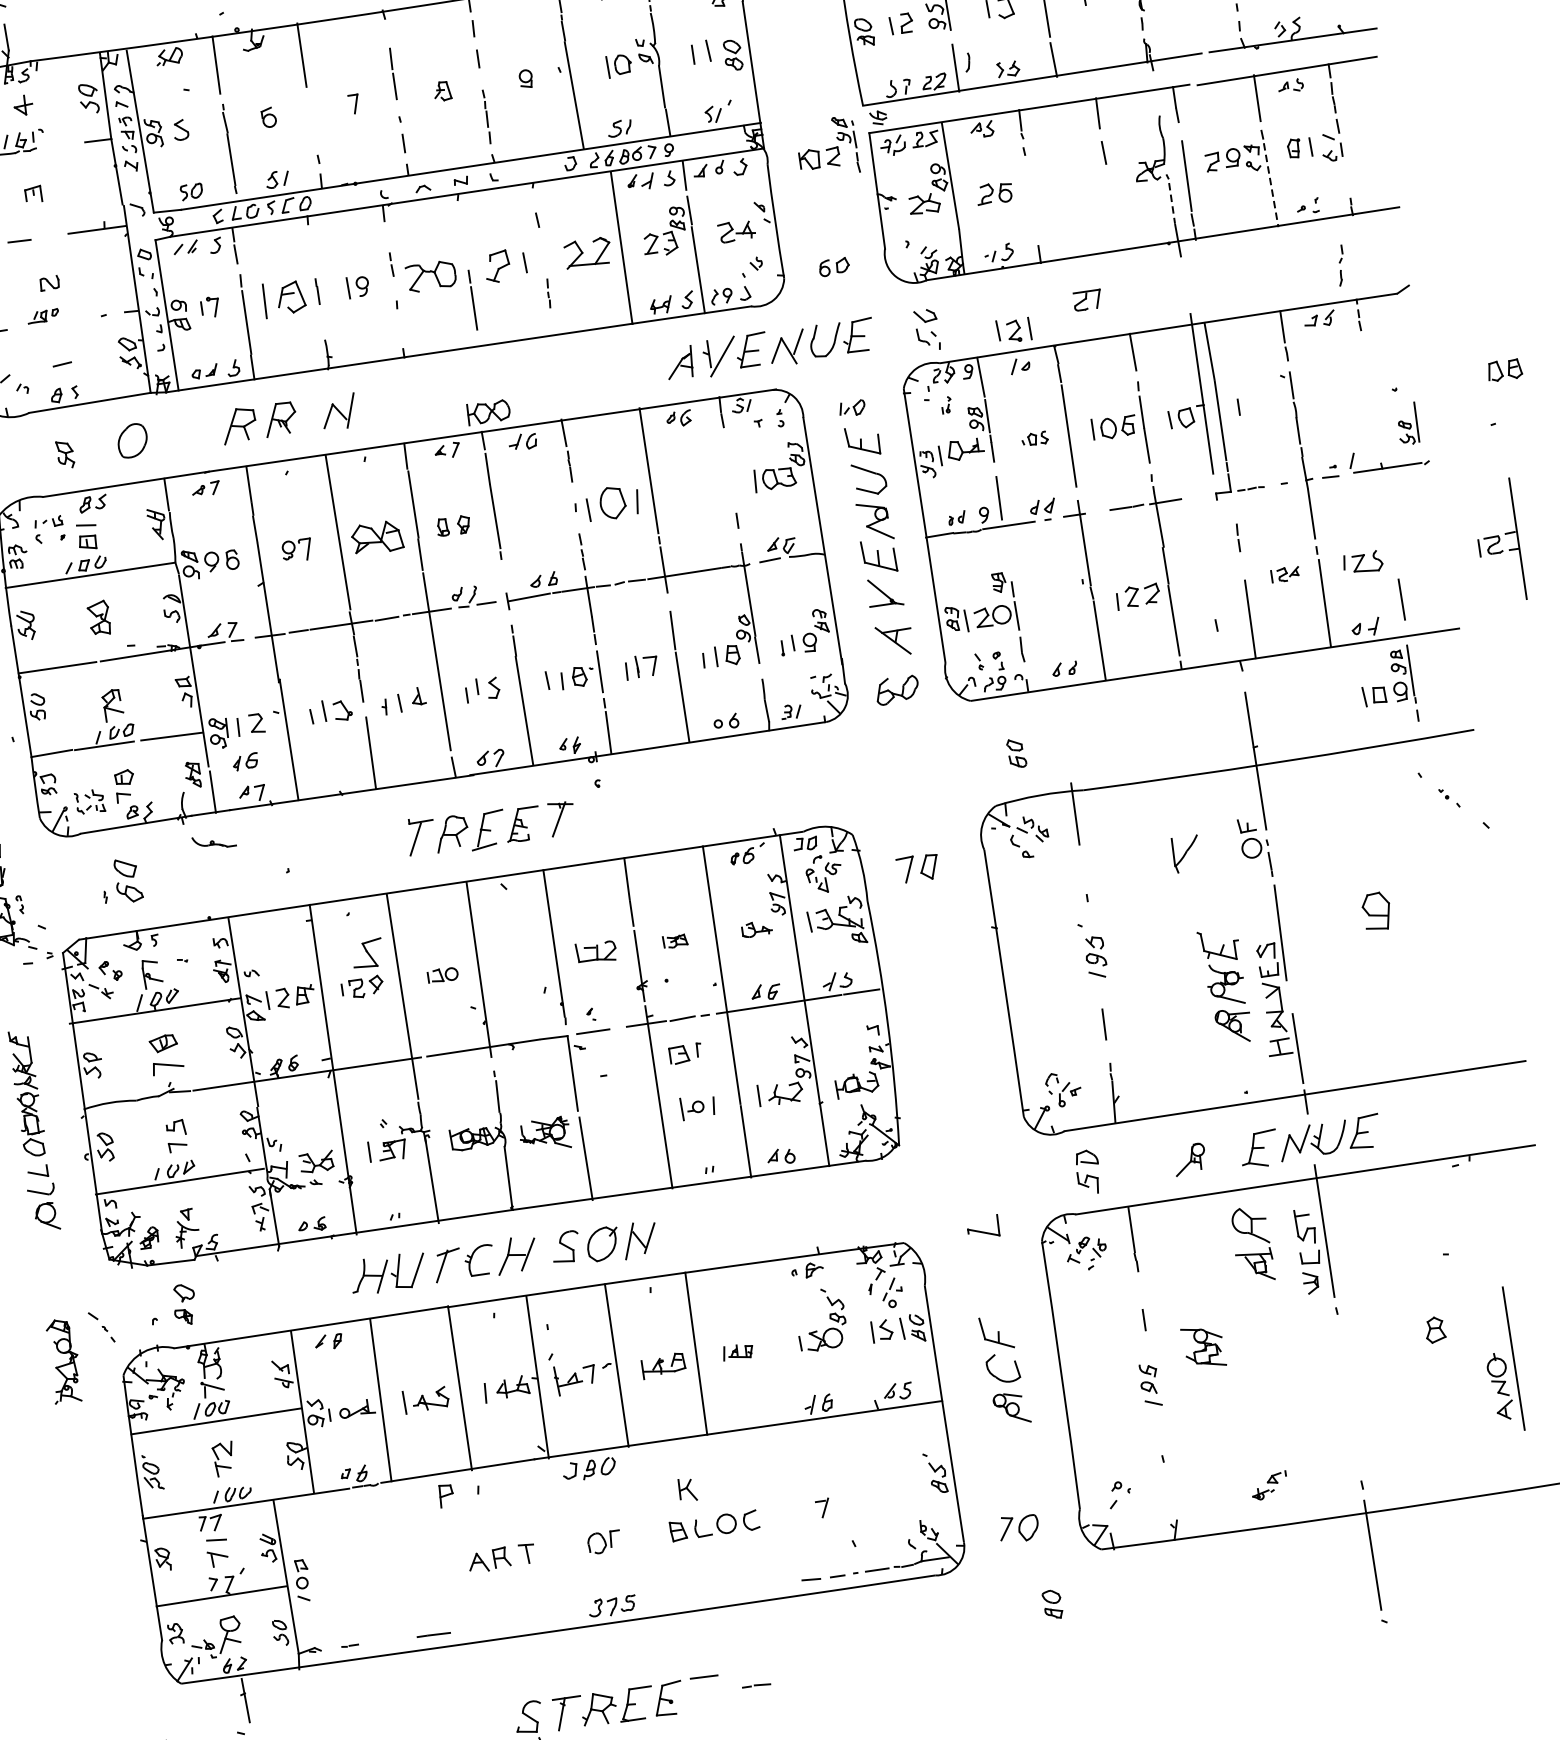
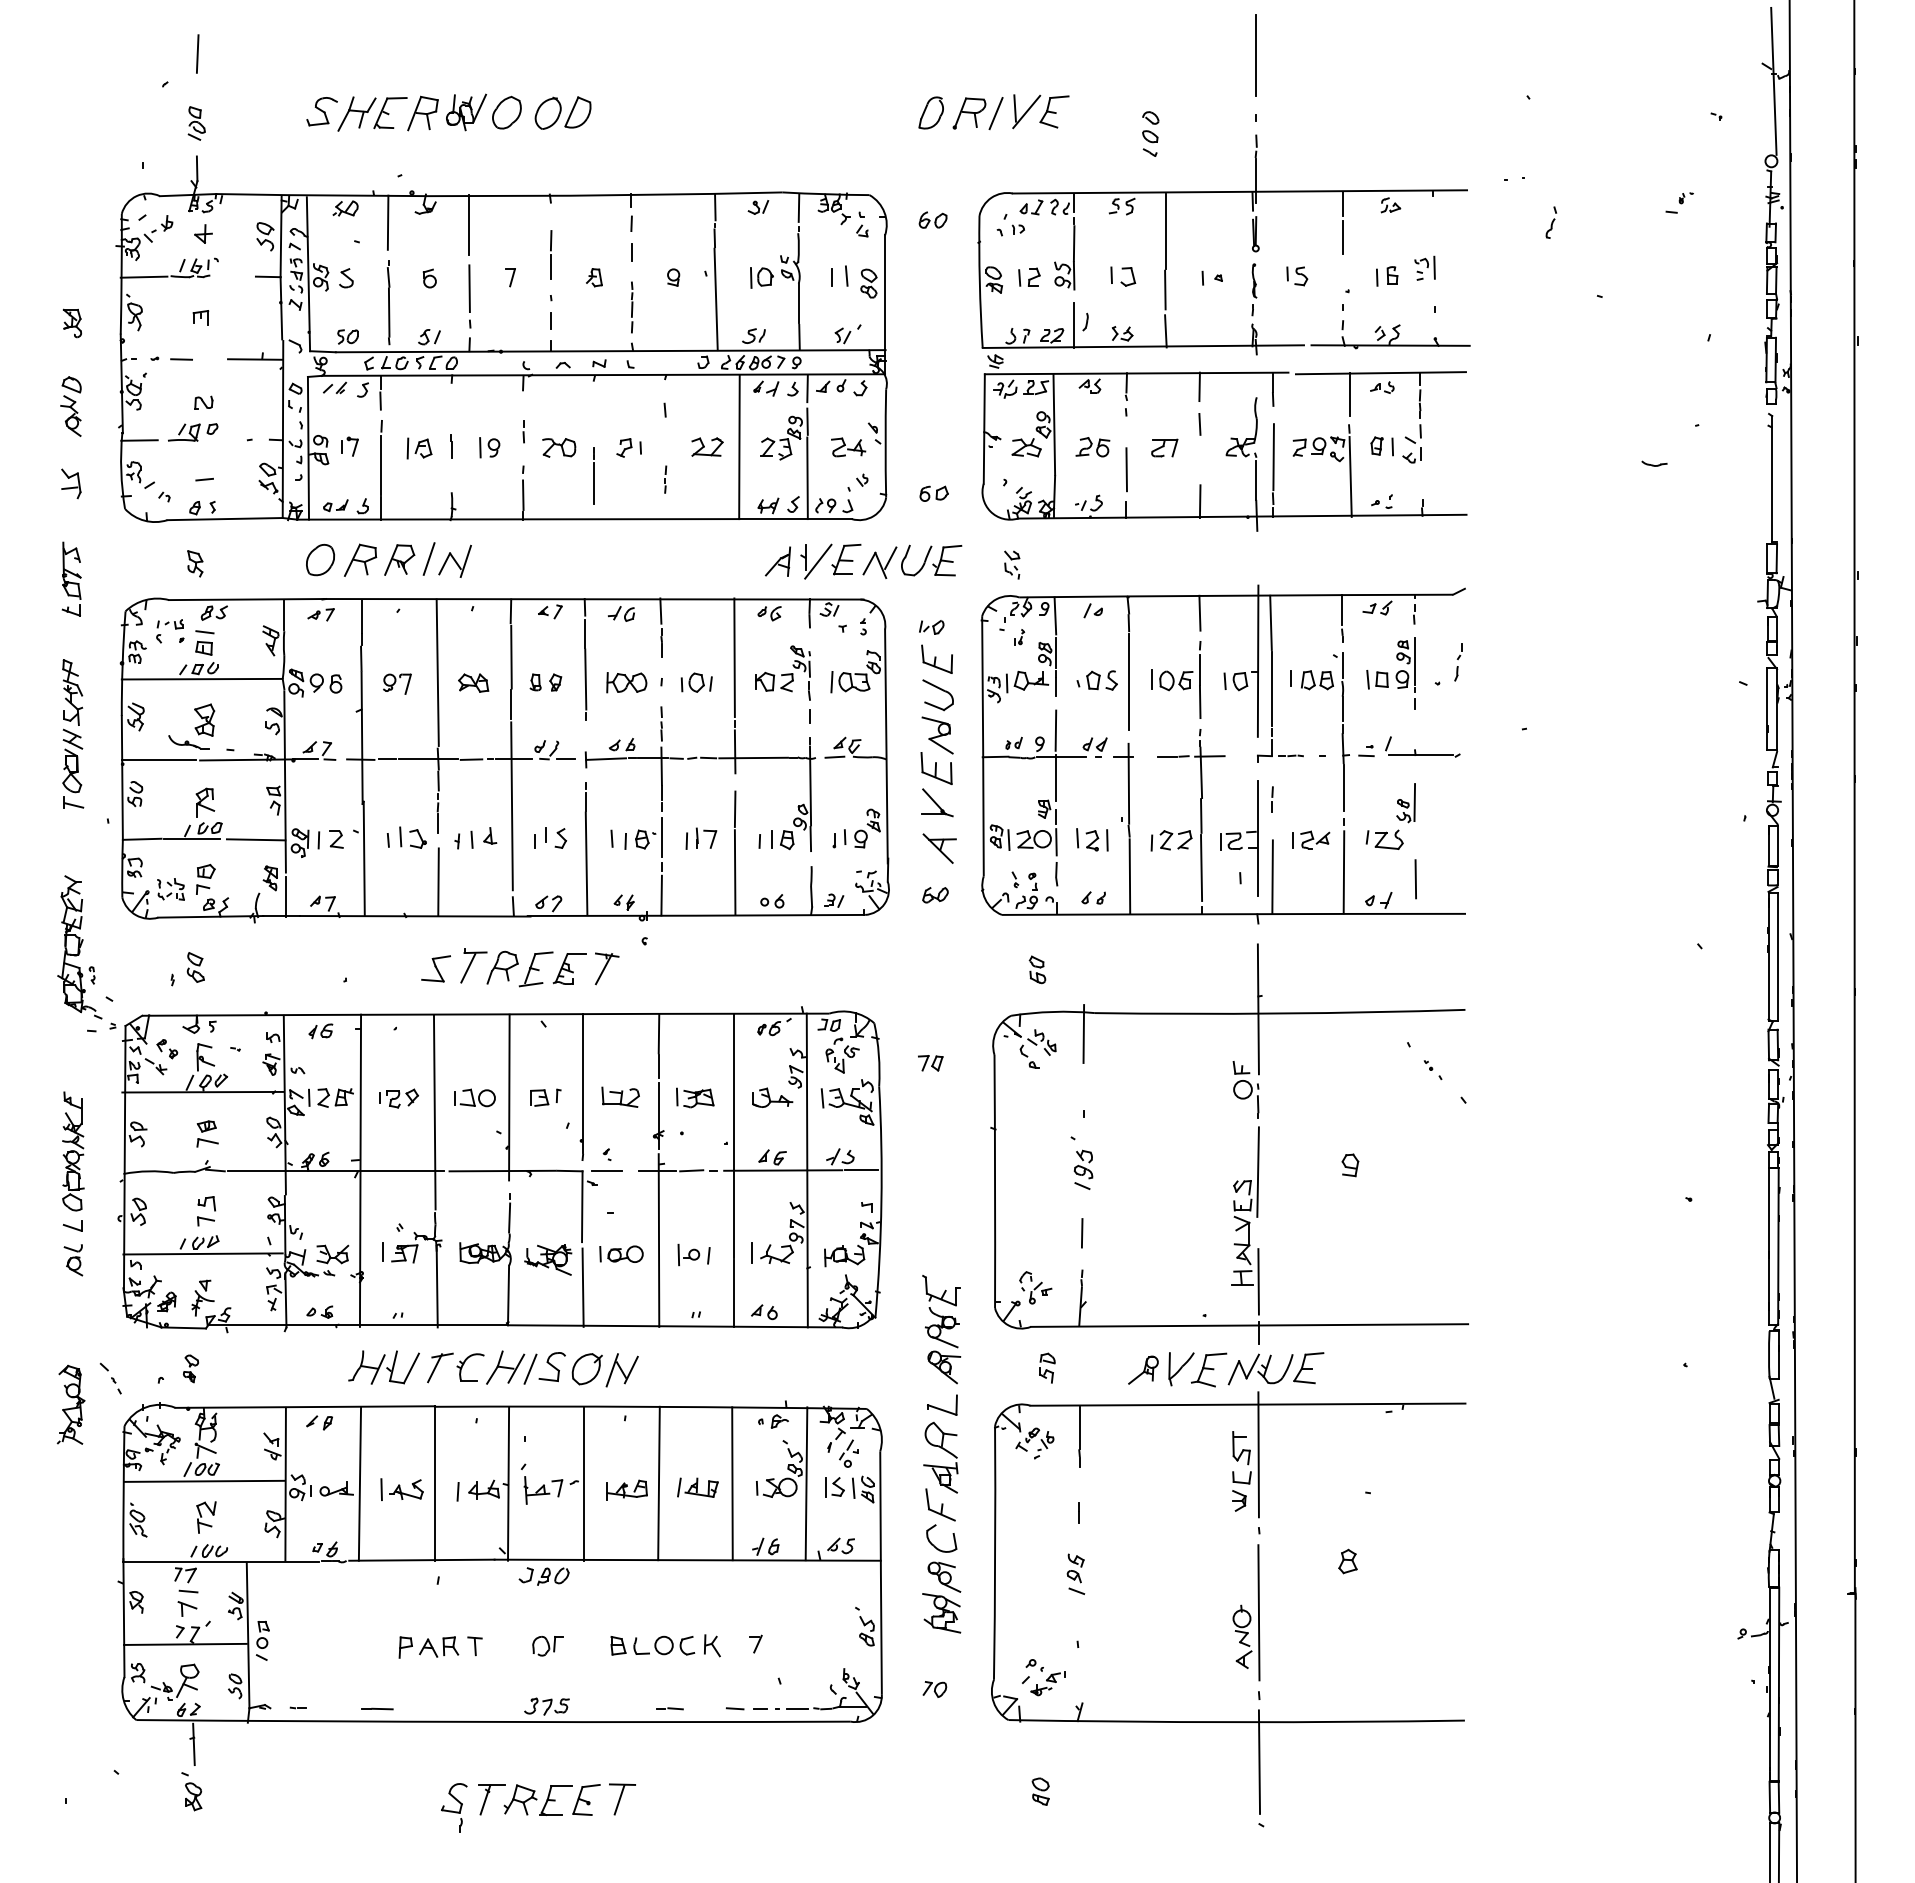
line: (312, 121) -> (469, 288), added
part: (826, 147) -> (782, 672), moved
line: (1270, 184) -> (1350, 476), dashed -> solid
line: (1172, 203) -> (1256, 480), dashed -> solid
line: (1033, 211) -> (1126, 469), added
line: (1115, 234) -> (1199, 501), added
part: (587, 252) -> (707, 446), size x0.71
part: (504, 265) -> (628, 447), size x0.62
part: (1340, 266) -> (1458, 662), moved
part: (431, 275) -> (559, 447), size x0.71
part: (284, 298) -> (419, 448), size x0.62
part: (1087, 299) -> (1164, 447), moved
part: (43, 316) -> (193, 432), size x1.67
part: (927, 329) -> (1012, 564), size x0.71
part: (1014, 329) -> (1092, 839), moved
line: (401, 331) -> (523, 494), added
part: (1504, 370) -> (1317, 680), moved
part: (488, 412) -> (626, 682), moved
line: (310, 413) -> (428, 558), added
part: (1407, 424) -> (1405, 803), moved
part: (1034, 439) -> (1096, 680), size x1.67
part: (132, 440) -> (320, 559), moved
part: (612, 502) -> (696, 682), size x0.62
part: (377, 537) -> (473, 682), size x0.62
part: (1498, 541) -> (1239, 838), moved
line: (1007, 547) -> (1056, 777), added
part: (1285, 573) -> (1311, 839), size x1.43
part: (1387, 687) -> (1390, 673), moved
part: (897, 690) -> (935, 895), size x0.62
part: (245, 762) -> (320, 1031), moved
part: (213, 842) -> (188, 742), moved
part: (1186, 854) -> (1181, 1369), moved
part: (918, 868) -> (930, 1063), size x0.62
part: (127, 880) -> (195, 967), size x0.71
part: (1376, 911) -> (1350, 1165), size x0.62
part: (756, 928) -> (772, 1097), size x1.43
part: (675, 940) -> (695, 1097), size x1.67
part: (366, 953) -> (435, 968), moved
part: (442, 974) -> (474, 1097), size x1.43
part: (1225, 986) -> (941, 1329), moved
part: (166, 1053) -> (207, 1133), size x0.71
part: (685, 1053) -> (545, 1097), moved
part: (621, 1116) -> (621, 1253), added
part: (1088, 1171) -> (1047, 1367), size x0.71
part: (44, 1208) -> (73, 1260), size x0.71
part: (1256, 1237) -> (945, 1451), moved
line: (542, 1252) -> (530, 1368), added
part: (185, 1304) -> (191, 1368), size x0.71
line: (851, 1330) -> (806, 1483), added
line: (773, 1342) -> (732, 1483), added
part: (1203, 1347) -> (941, 1613), moved
part: (737, 1351) -> (697, 1487), size x1.43
part: (1500, 1360) -> (1246, 1612), moved
part: (1268, 1485) -> (1047, 1683), moved
part: (687, 1489) -> (712, 1645), moved
part: (446, 1495) -> (405, 1647), moved
part: (1018, 1528) -> (934, 1689), size x0.62
part: (1052, 1604) -> (1040, 1791), moved
part: (756, 1685) -> (669, 1708), moved
line: (703, 1693) -> (619, 1799), added

